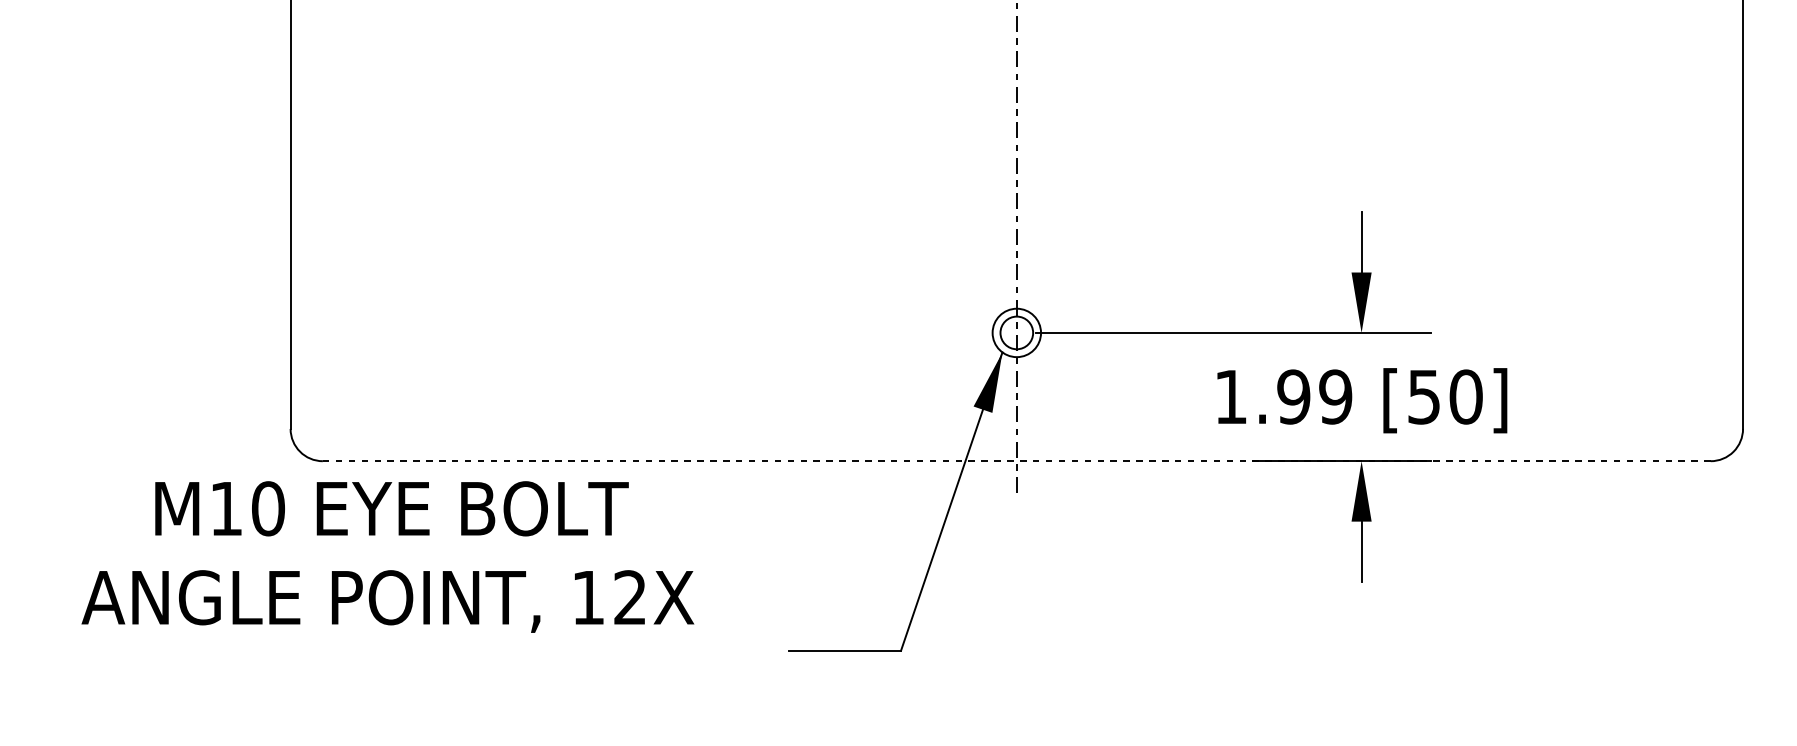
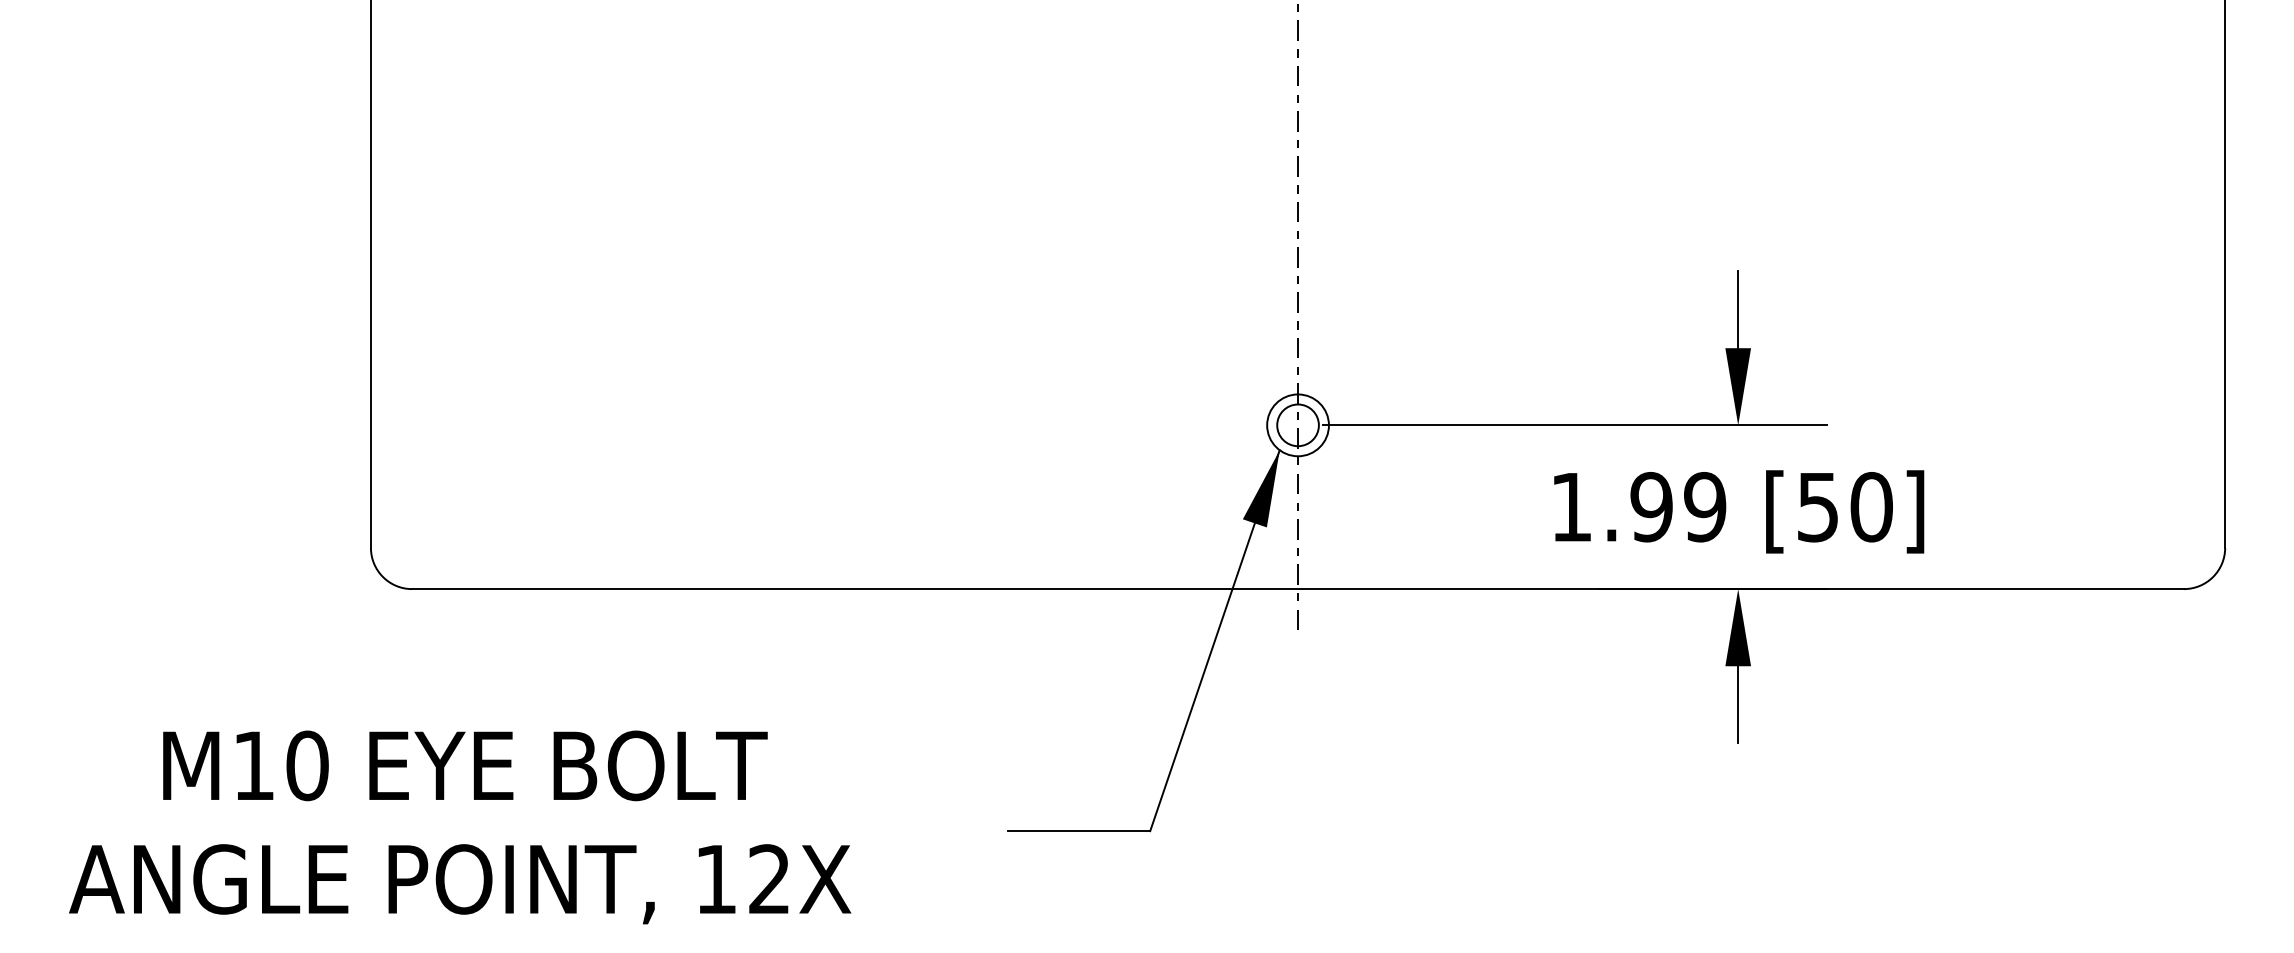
line: (1017, 461) -> (1298, 589), dashed -> solid
text: (388, 557) -> (460, 827), moved

